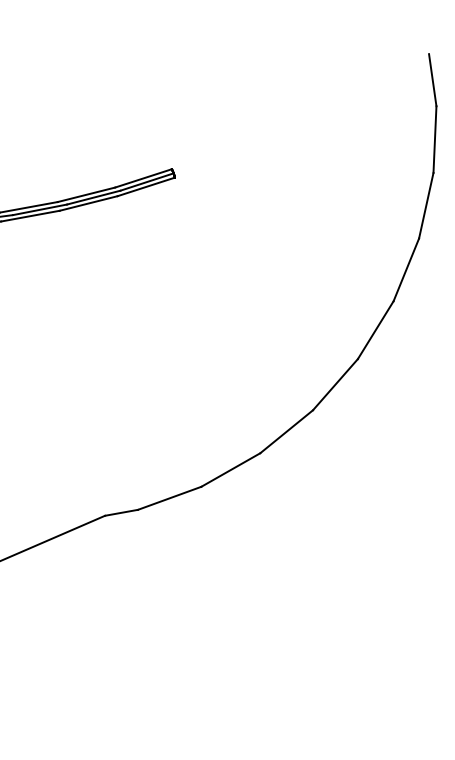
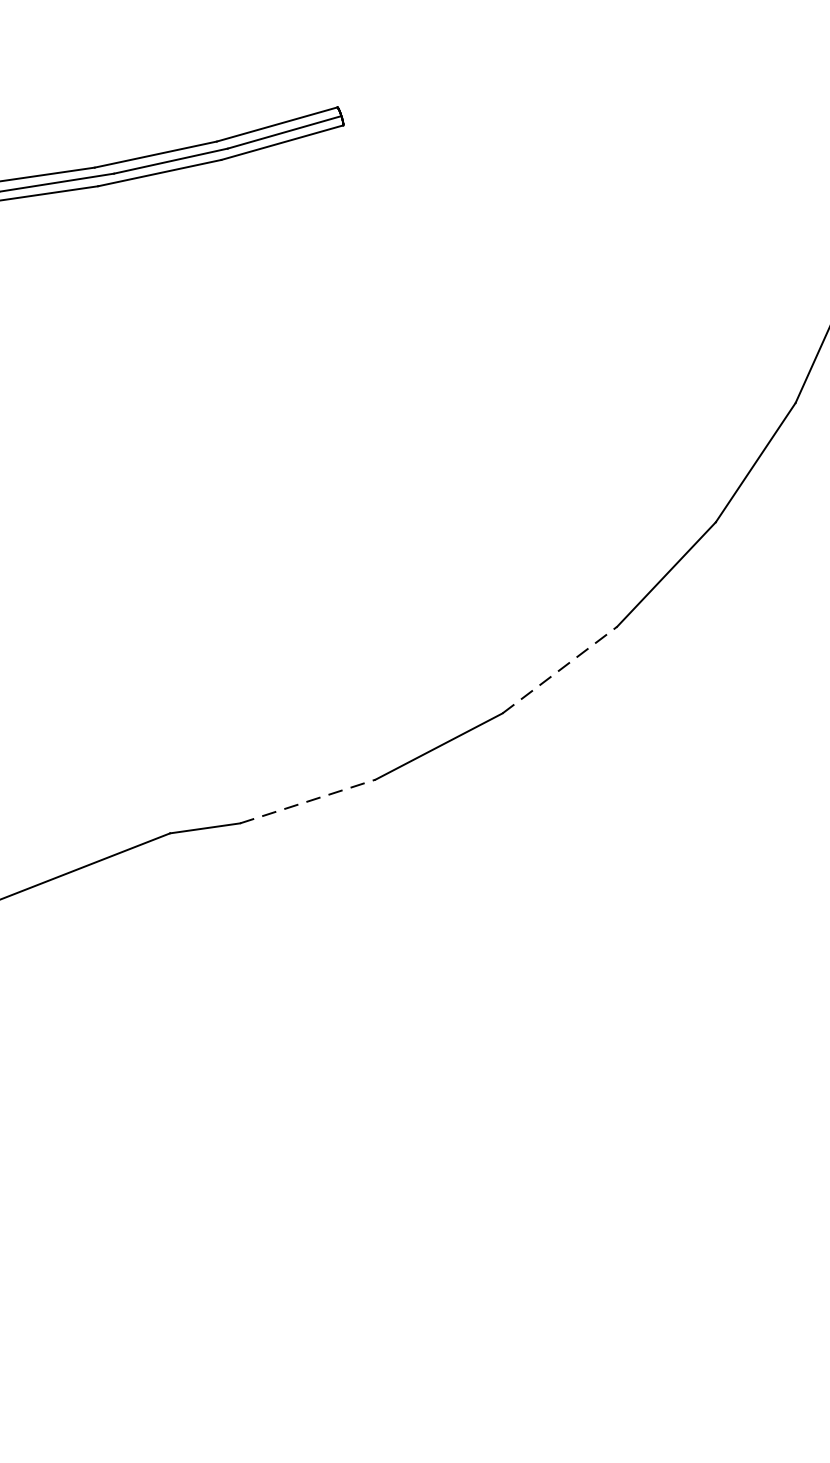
line: (287, 431) -> (561, 669), solid -> dashed
line: (169, 498) -> (307, 801), solid -> dashed

